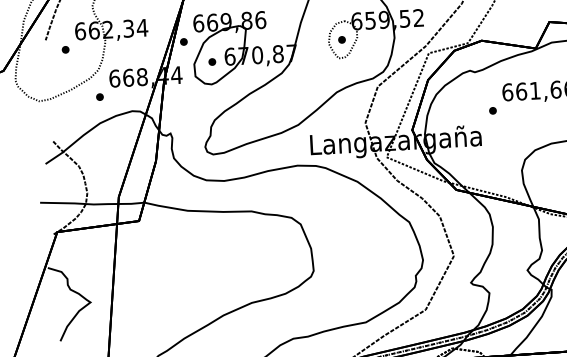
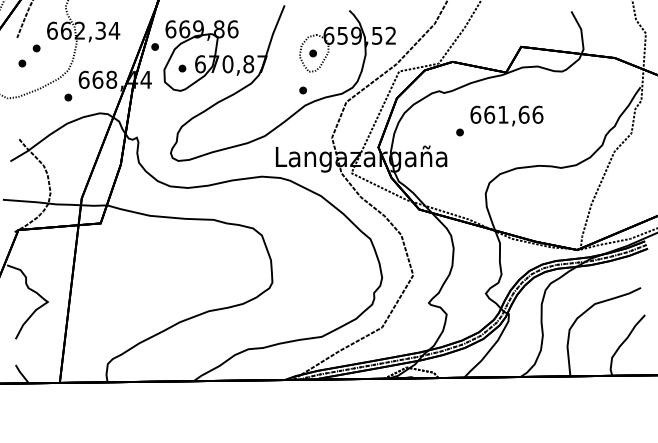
part: (52, 65) -> (22, 63), added
part: (333, 77) -> (302, 90), added

